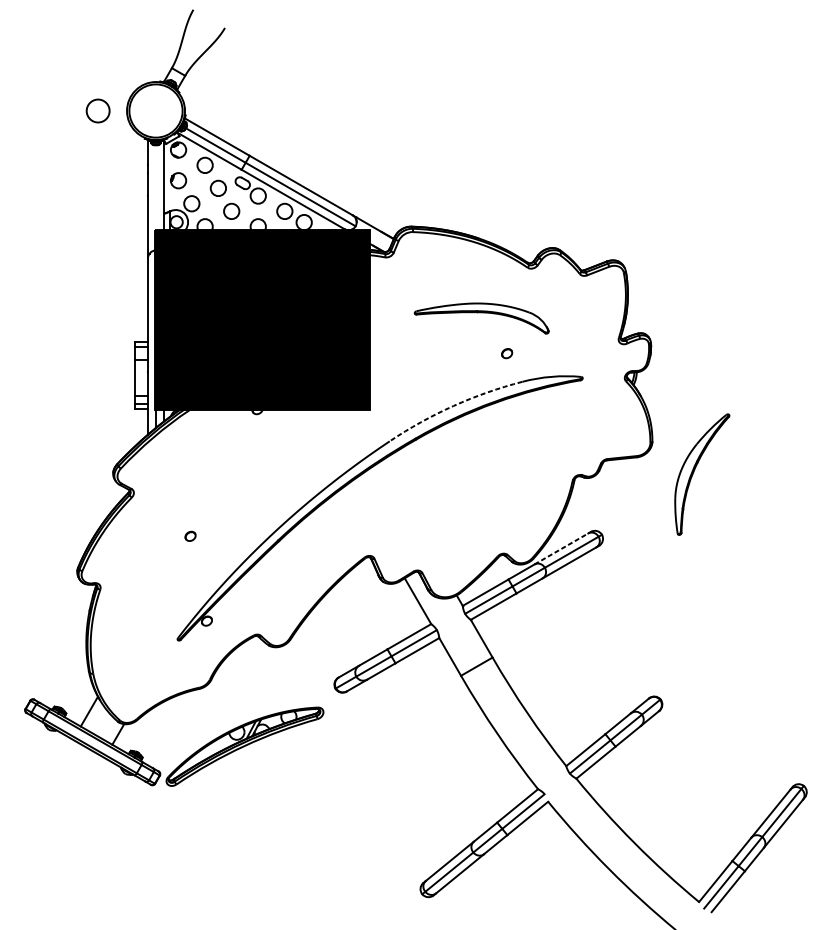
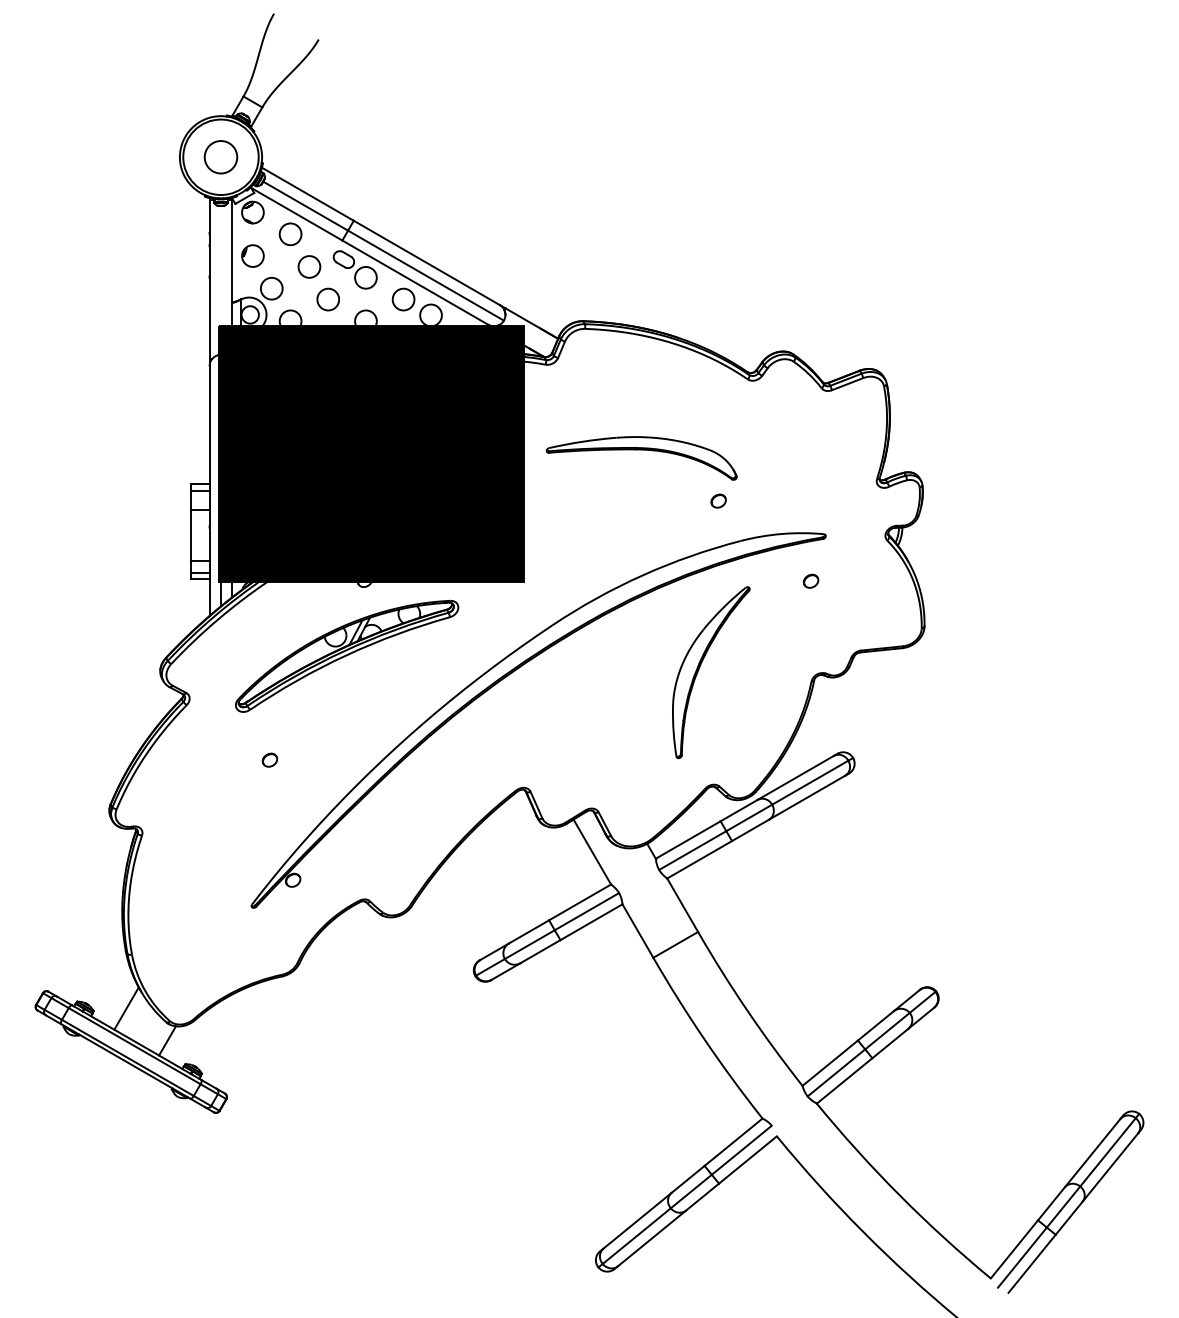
circle: (97, 111) -> (220, 157), moved
part: (481, 312) -> (641, 450), moved
arc: (453, 406) -> (642, 575), dashed -> solid
part: (572, 409) -> (811, 580), added
part: (694, 470) -> (700, 667), moved
line: (561, 548) -> (795, 777), dashed -> solid
part: (245, 746) -> (347, 656), moved

